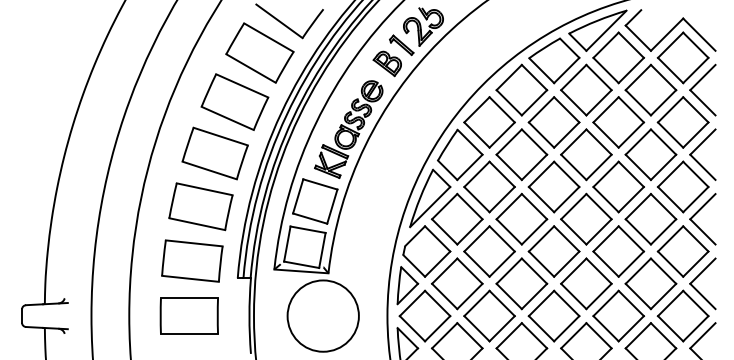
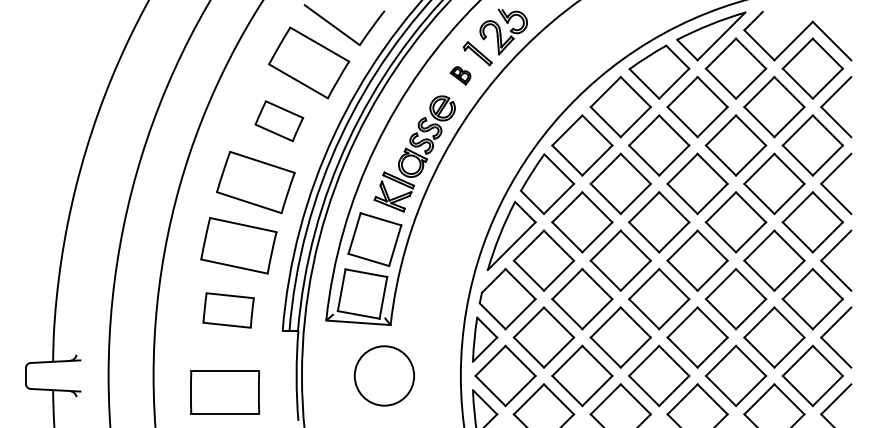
part: (386, 63) -> (459, 75), size x0.6
part: (234, 101) -> (278, 120), size x0.6
part: (192, 260) -> (228, 309), size x0.7
part: (188, 315) -> (224, 391), moved
circle: (322, 315) -> (383, 375), size x0.7

